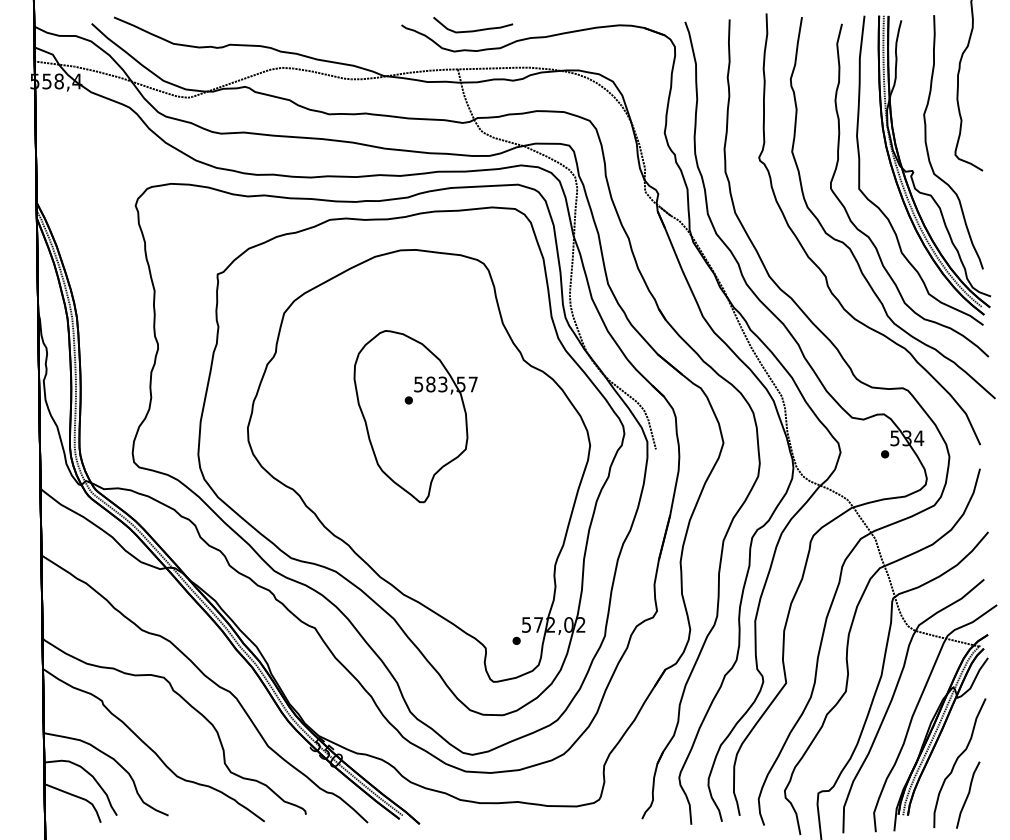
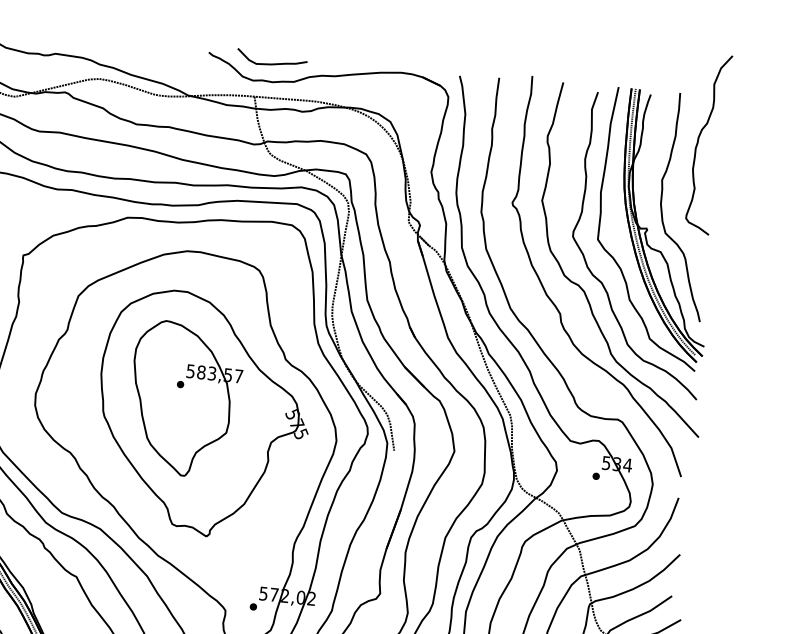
part: (437, 431) -> (202, 414), added

